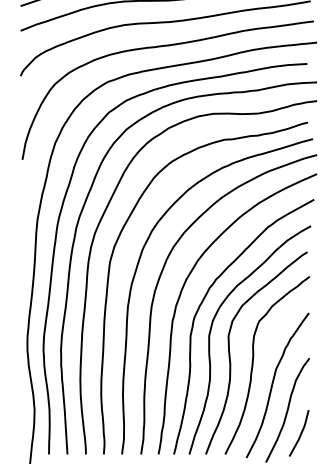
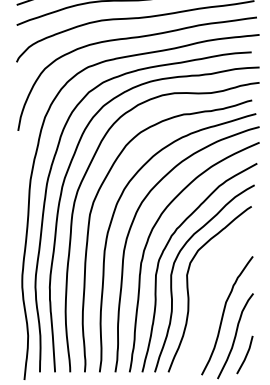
curve: (253, 365) -> (207, 299), removed

